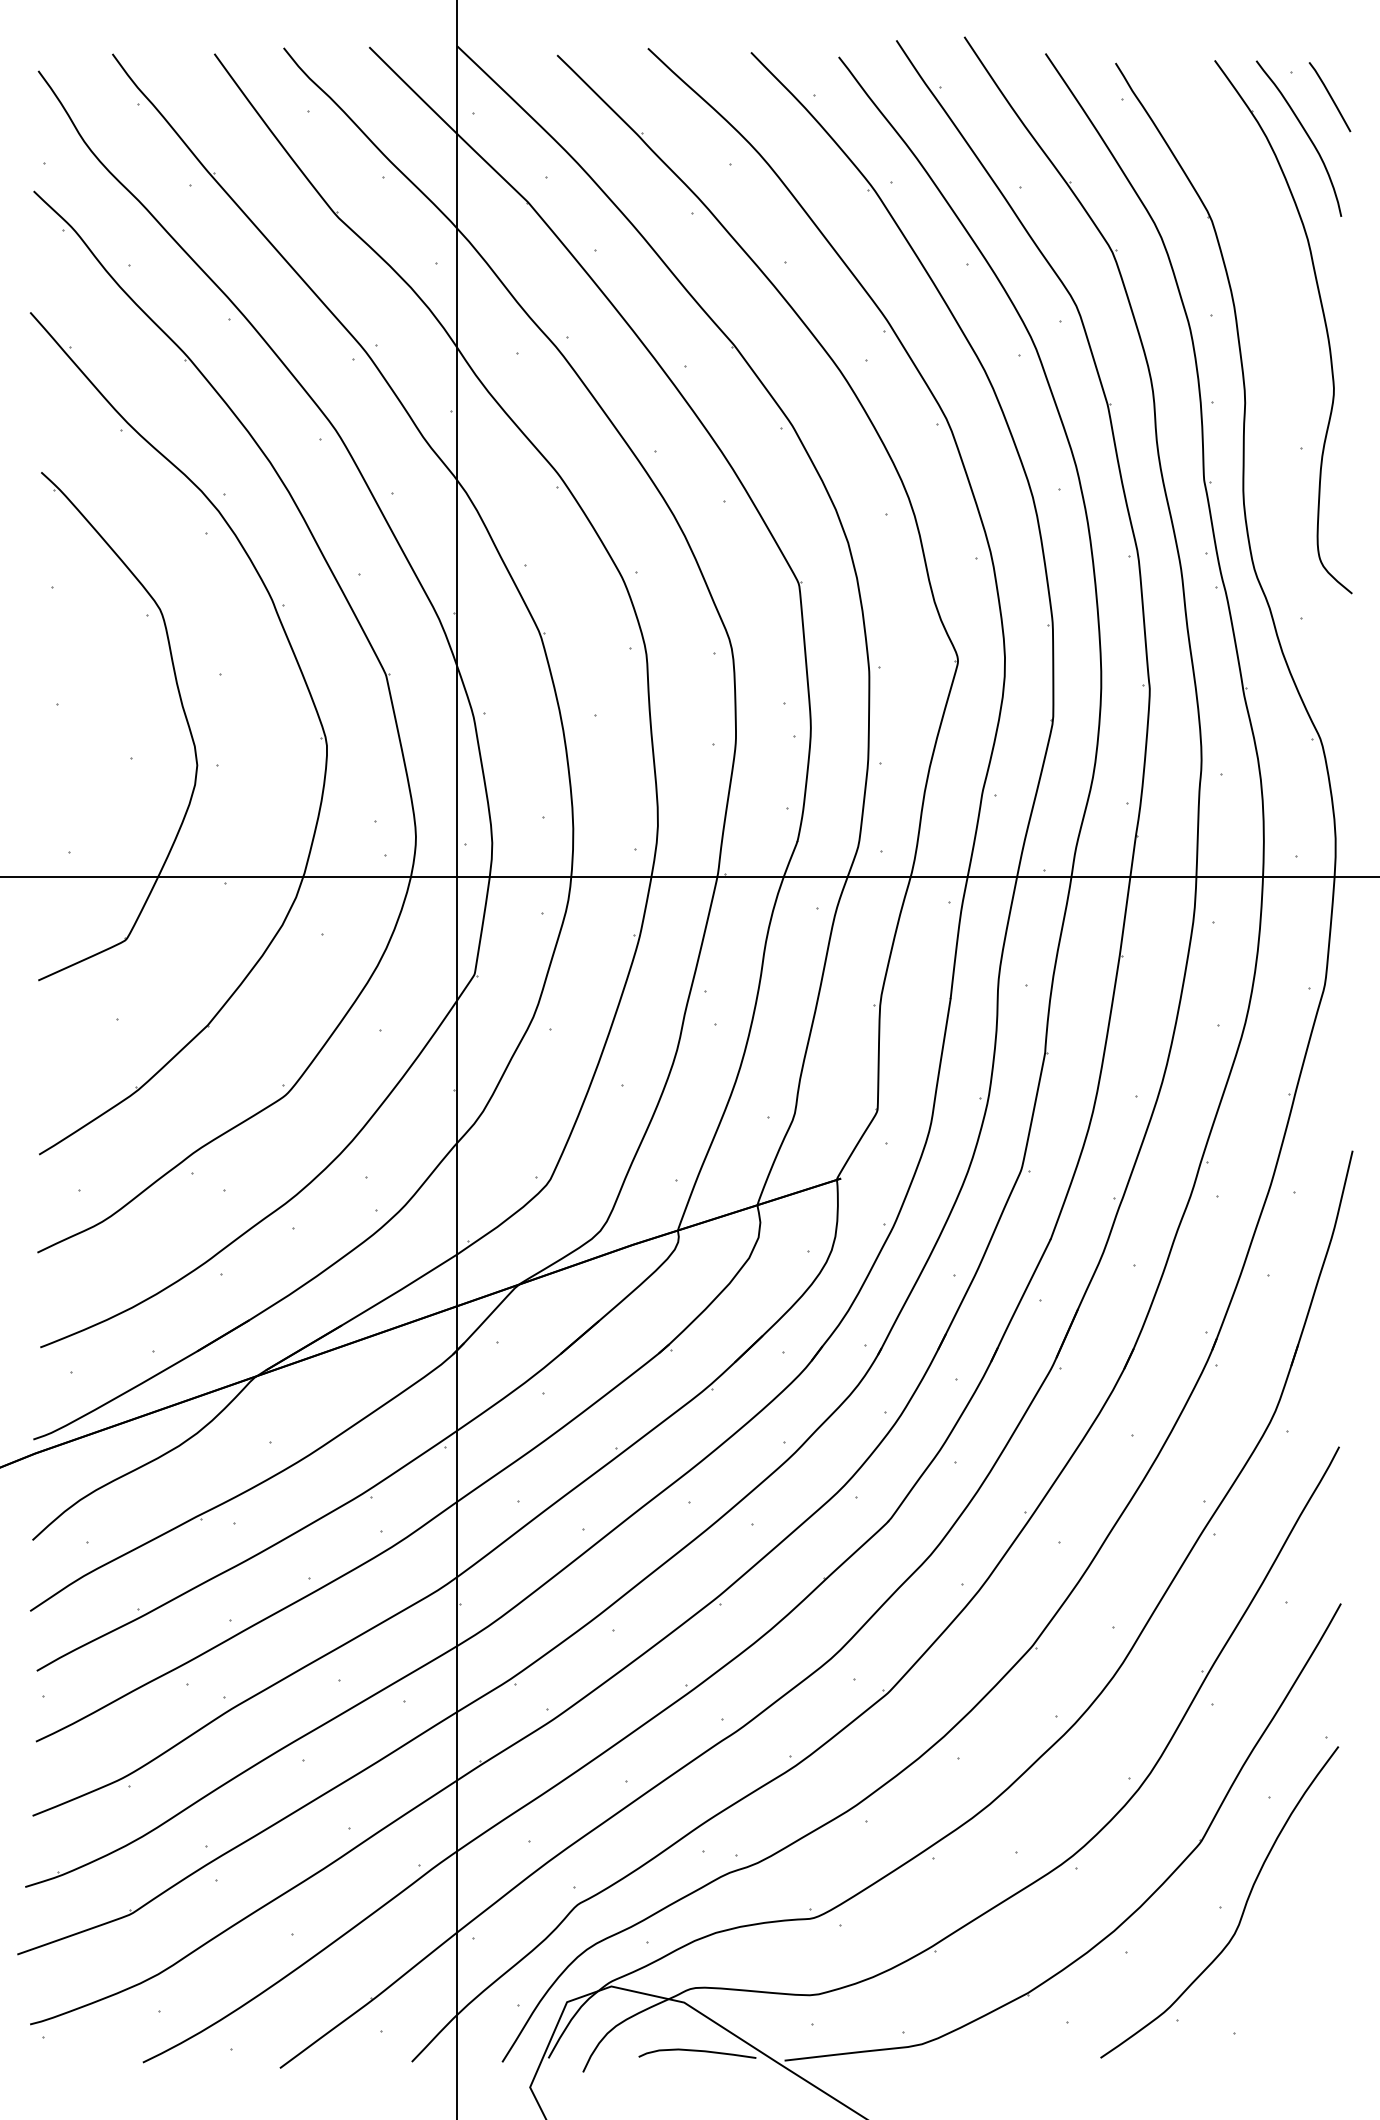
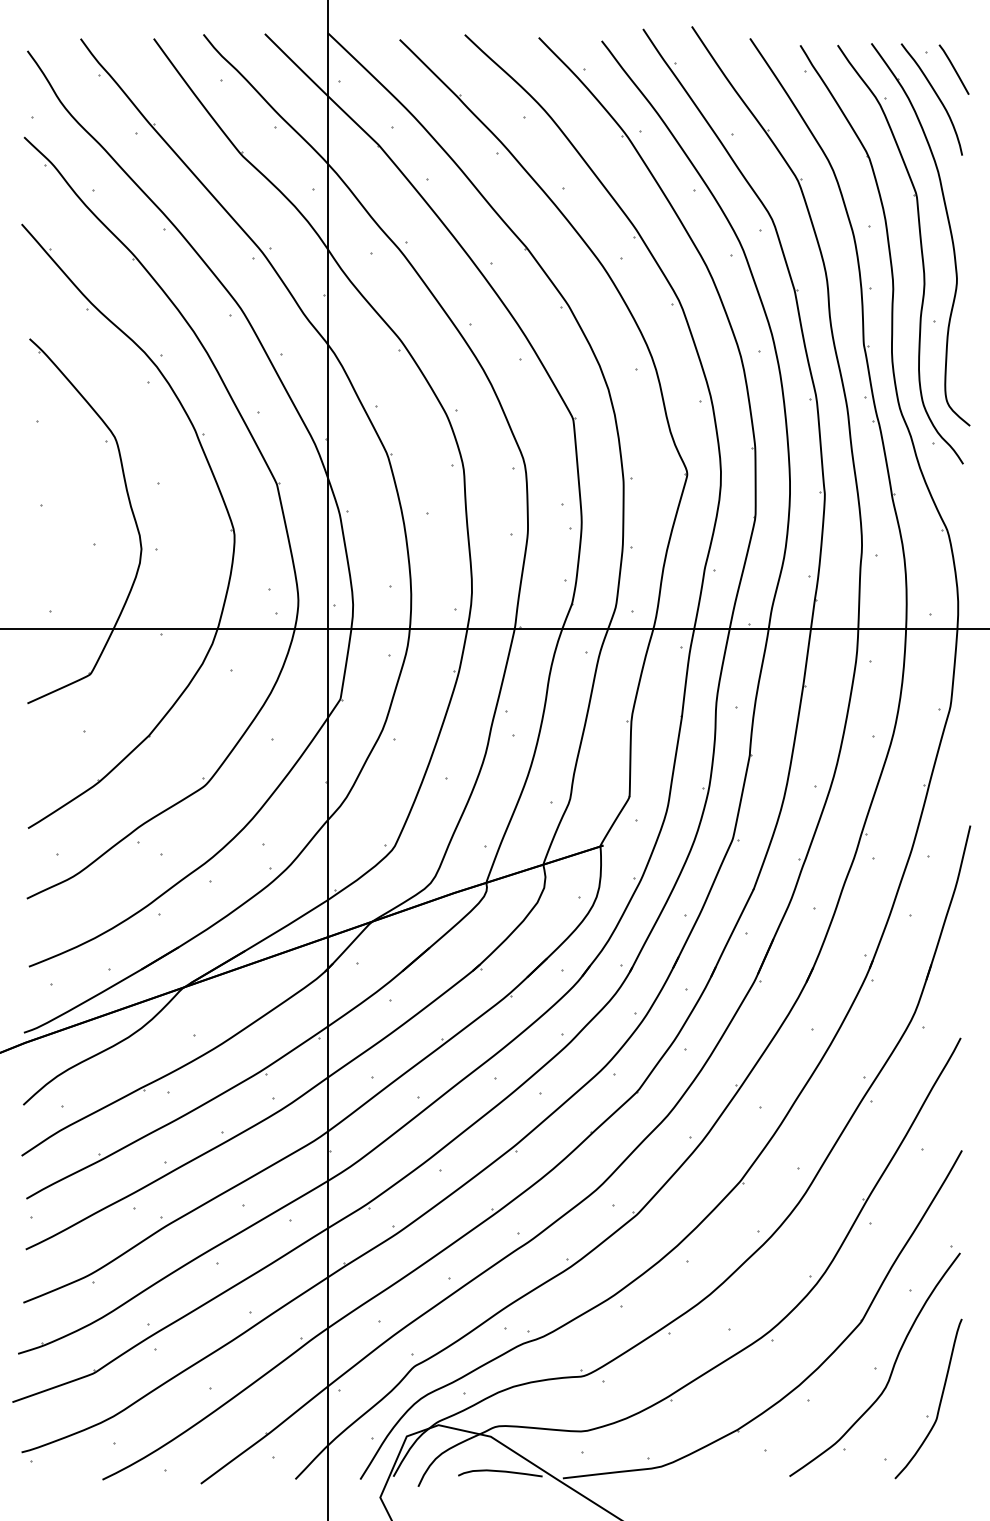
part: (1283, 347) -> (920, 249), added
part: (1309, 1953) -> (939, 1401), added

